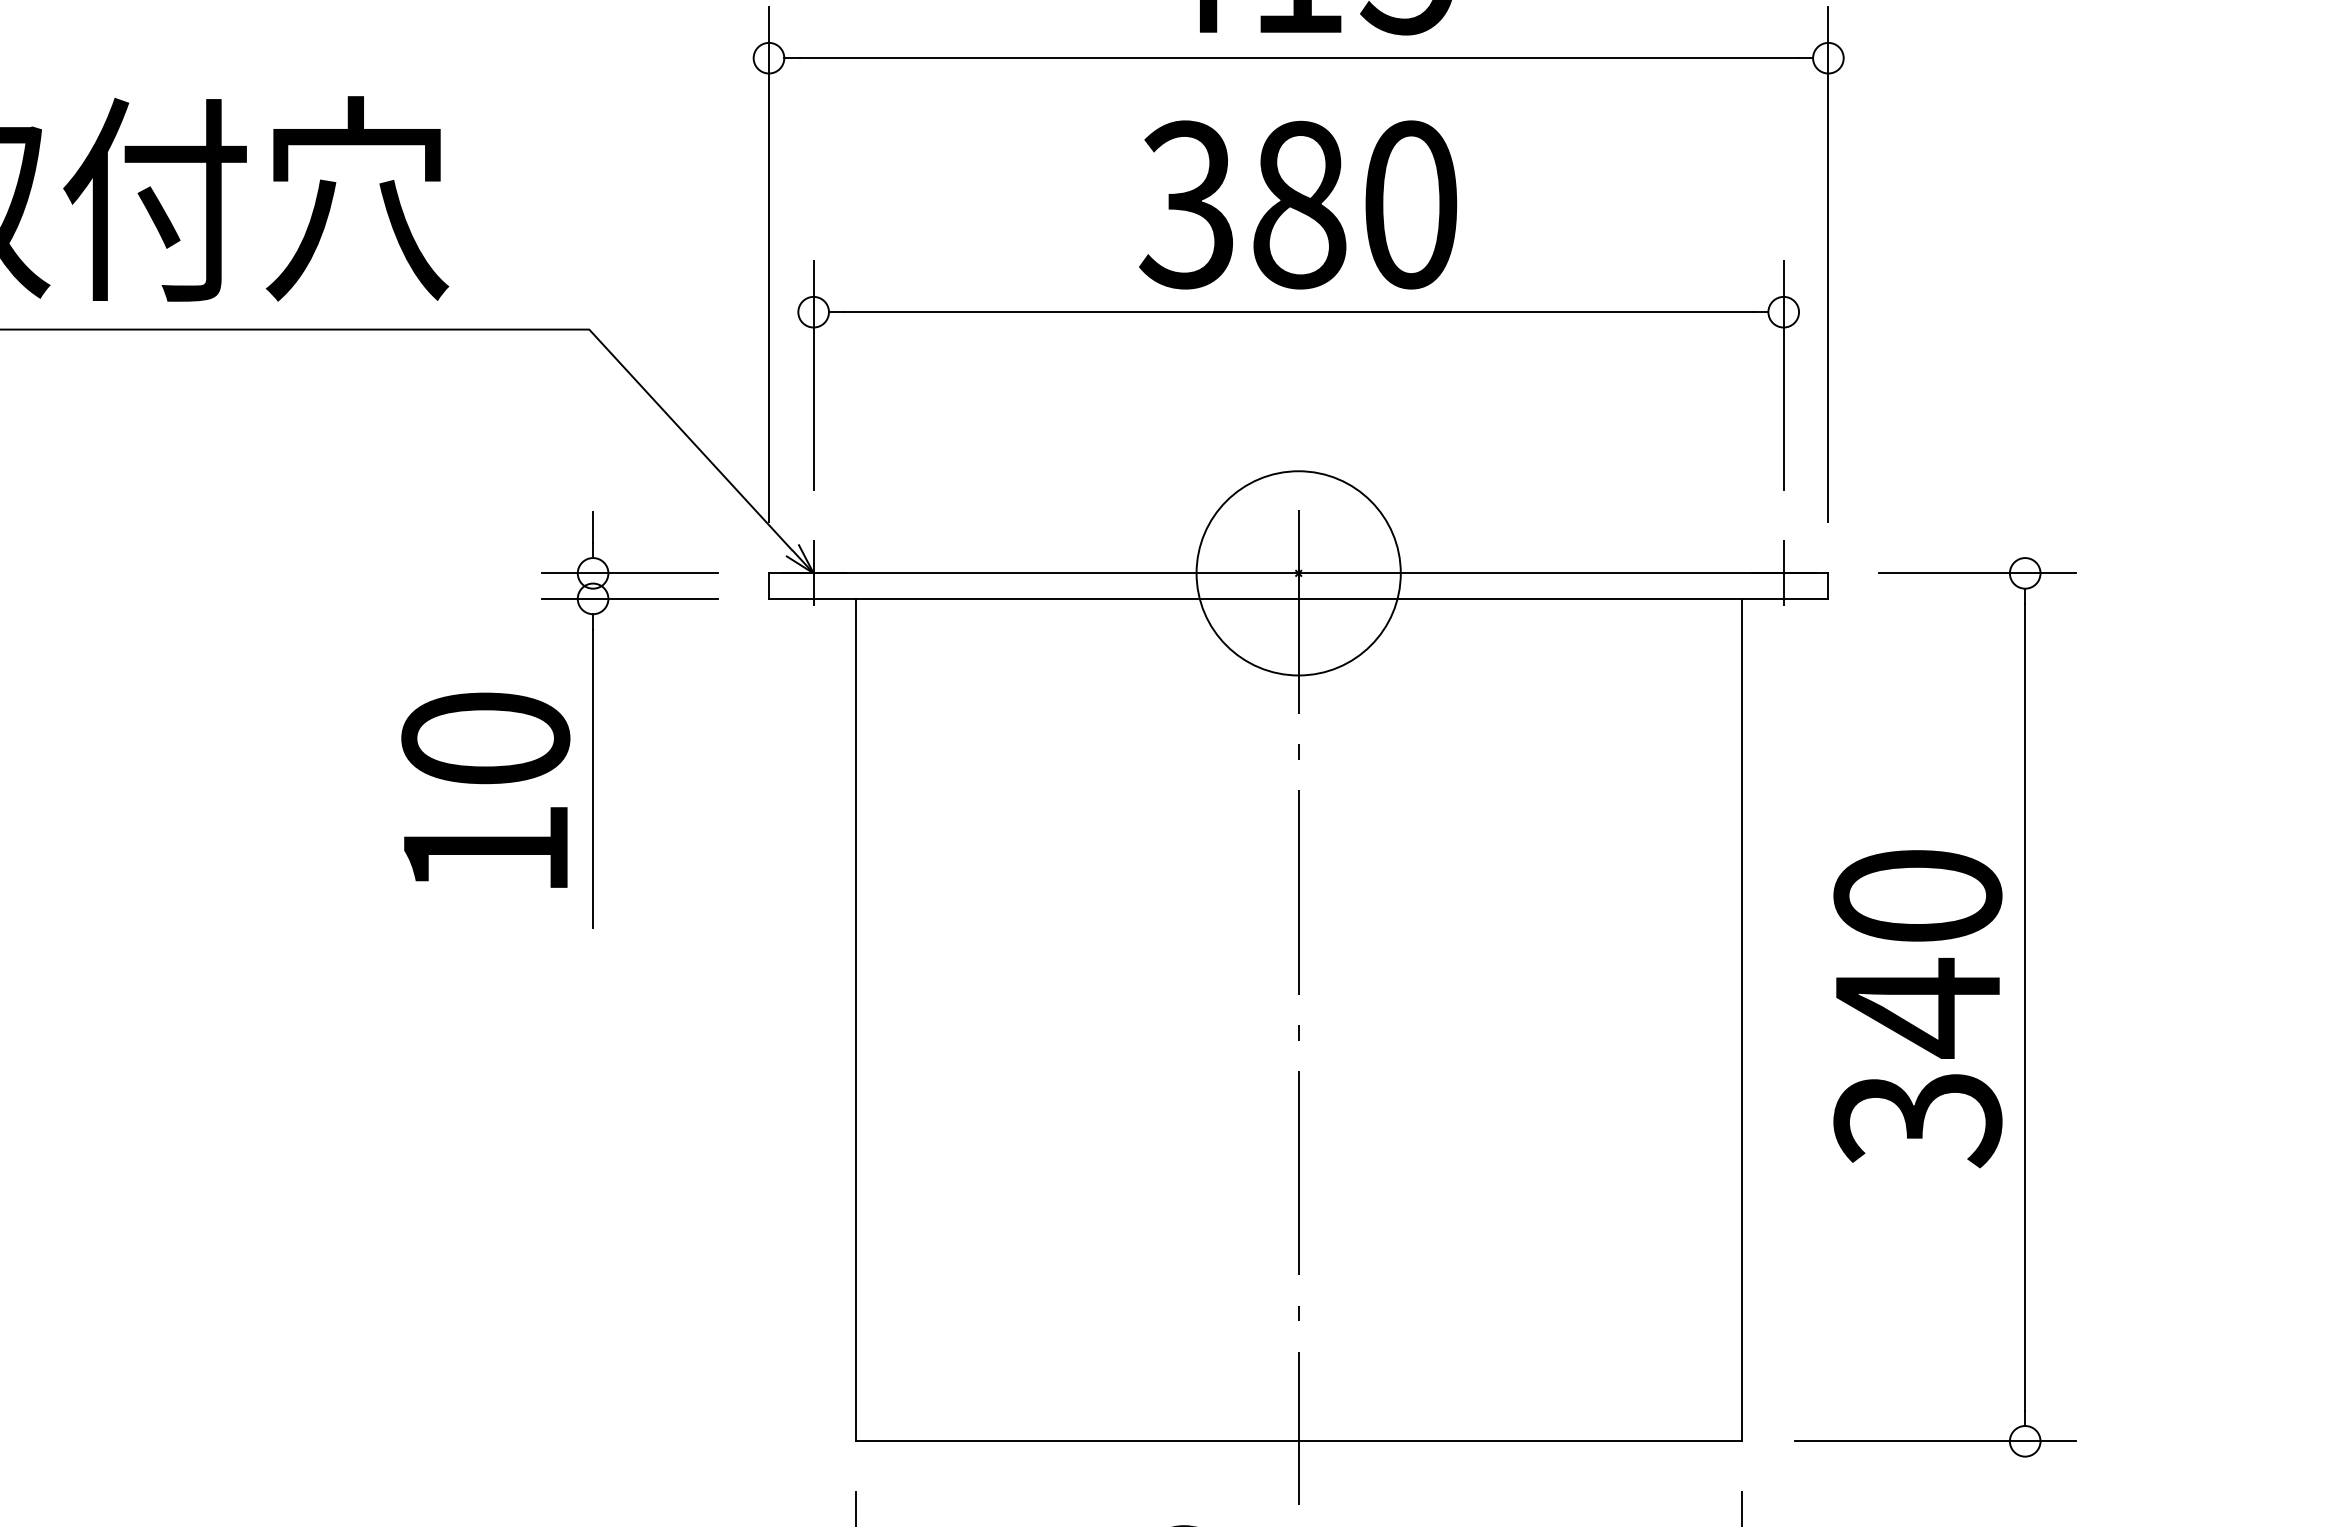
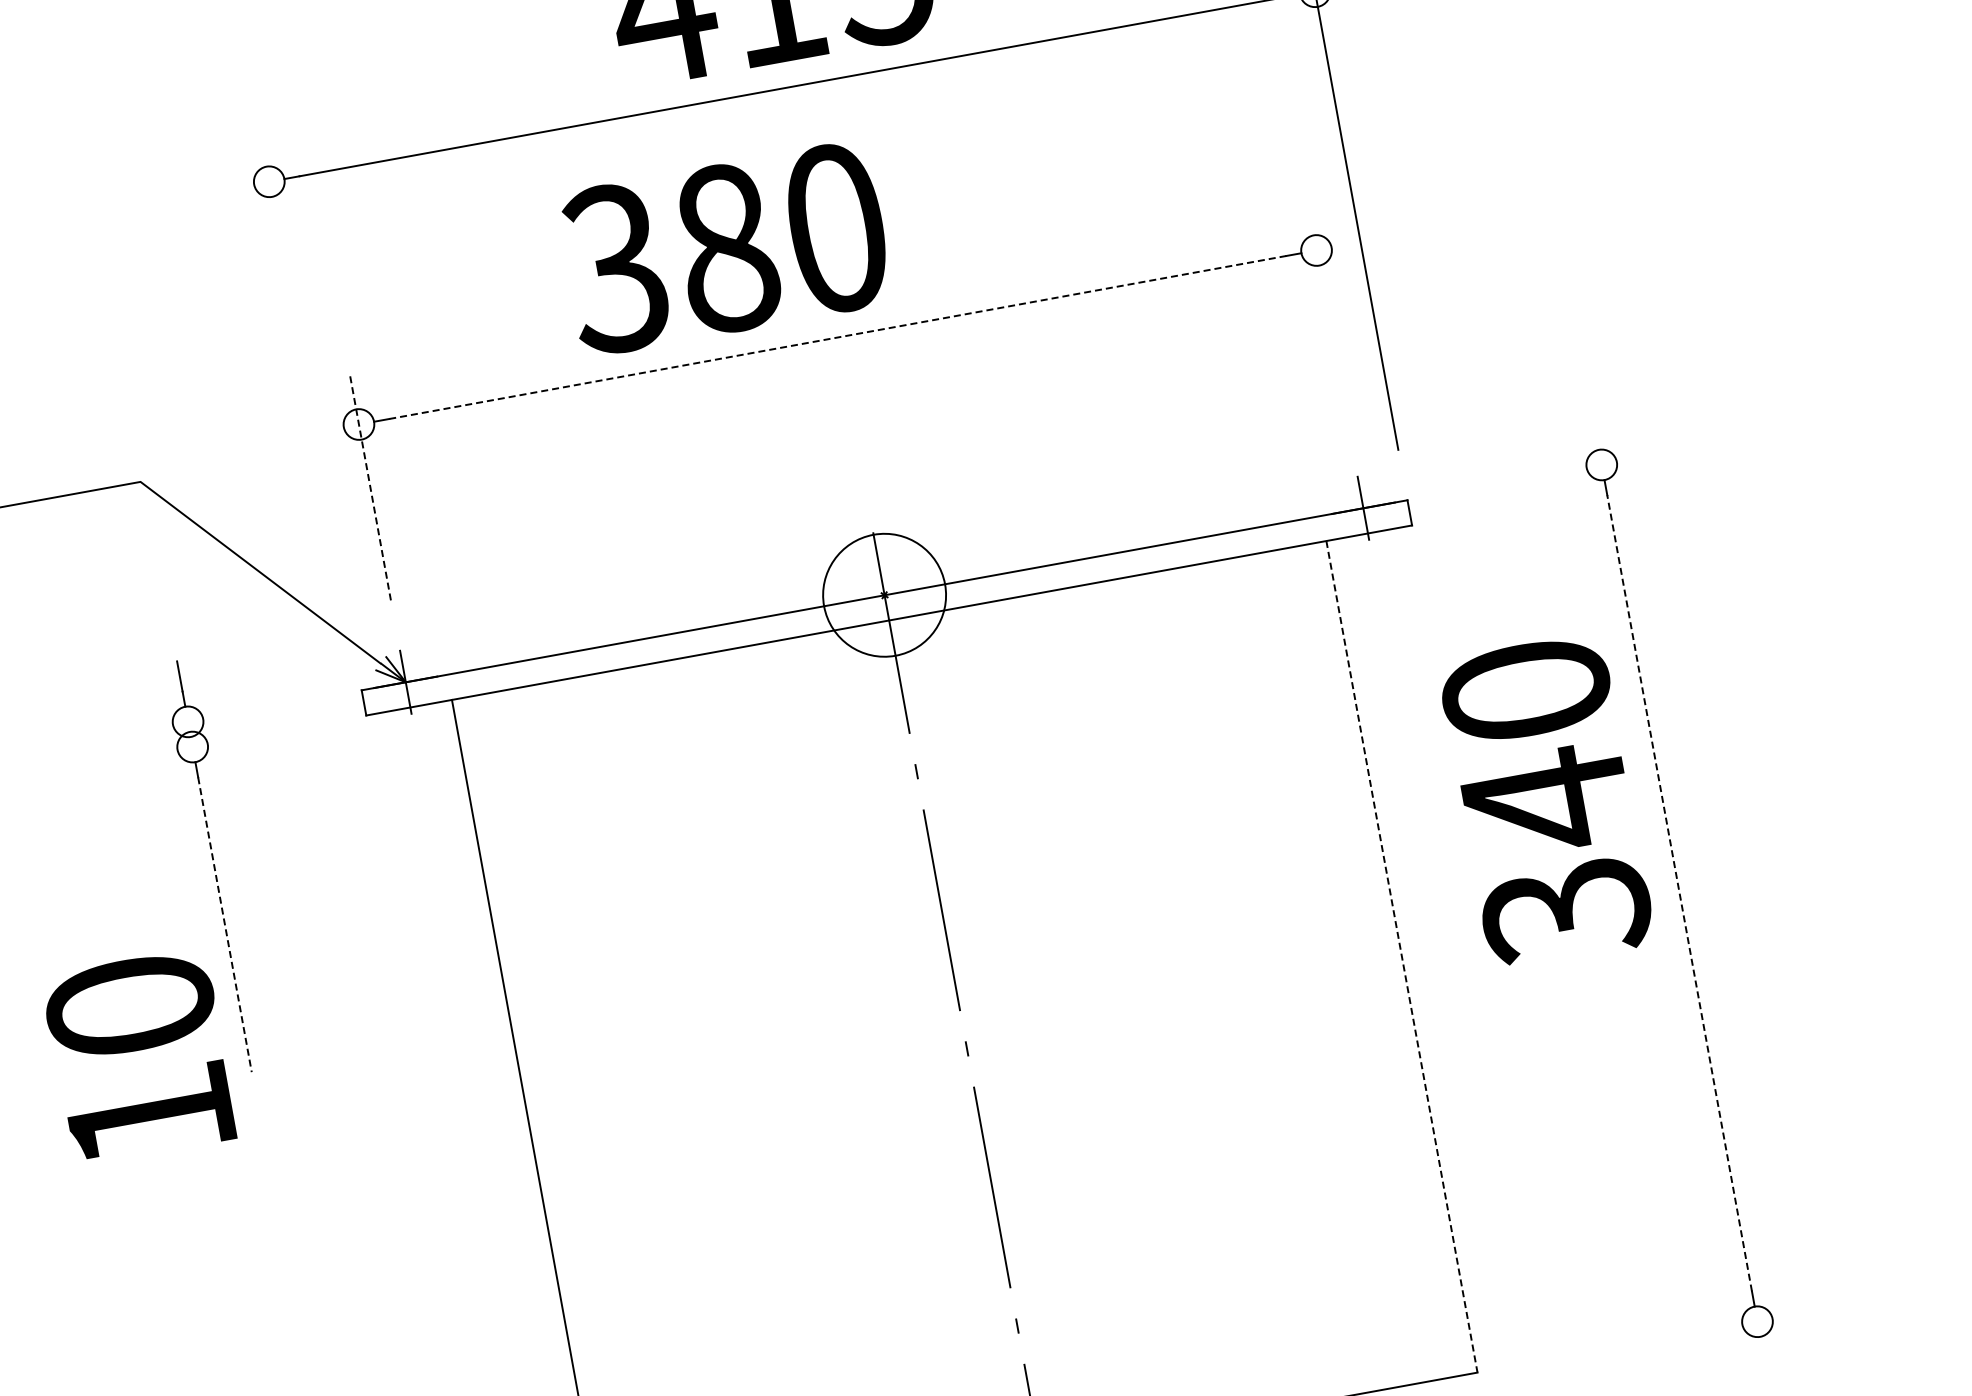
text: (1298, 204) -> (725, 248), moved
line: (768, 264) -> (305, 385), removed
line: (1299, 312) -> (838, 337), solid -> dashed
line: (813, 375) -> (370, 487), solid -> dashed
line: (1783, 375) -> (1327, 312), removed
line: (629, 573) -> (224, 715), removed
circle: (1298, 573) -> (884, 595), size x0.6
line: (1977, 573) -> (1554, 473), removed
line: (629, 598) -> (228, 740), removed
line: (593, 779) -> (225, 925), solid -> dashed
text: (485, 789) -> (139, 1056), moved
line: (2025, 1006) -> (1679, 892), solid -> dashed
text: (1917, 1009) -> (1546, 802), moved
line: (1741, 1020) -> (1401, 957), solid -> dashed
line: (1935, 1441) -> (1668, 1338), removed

